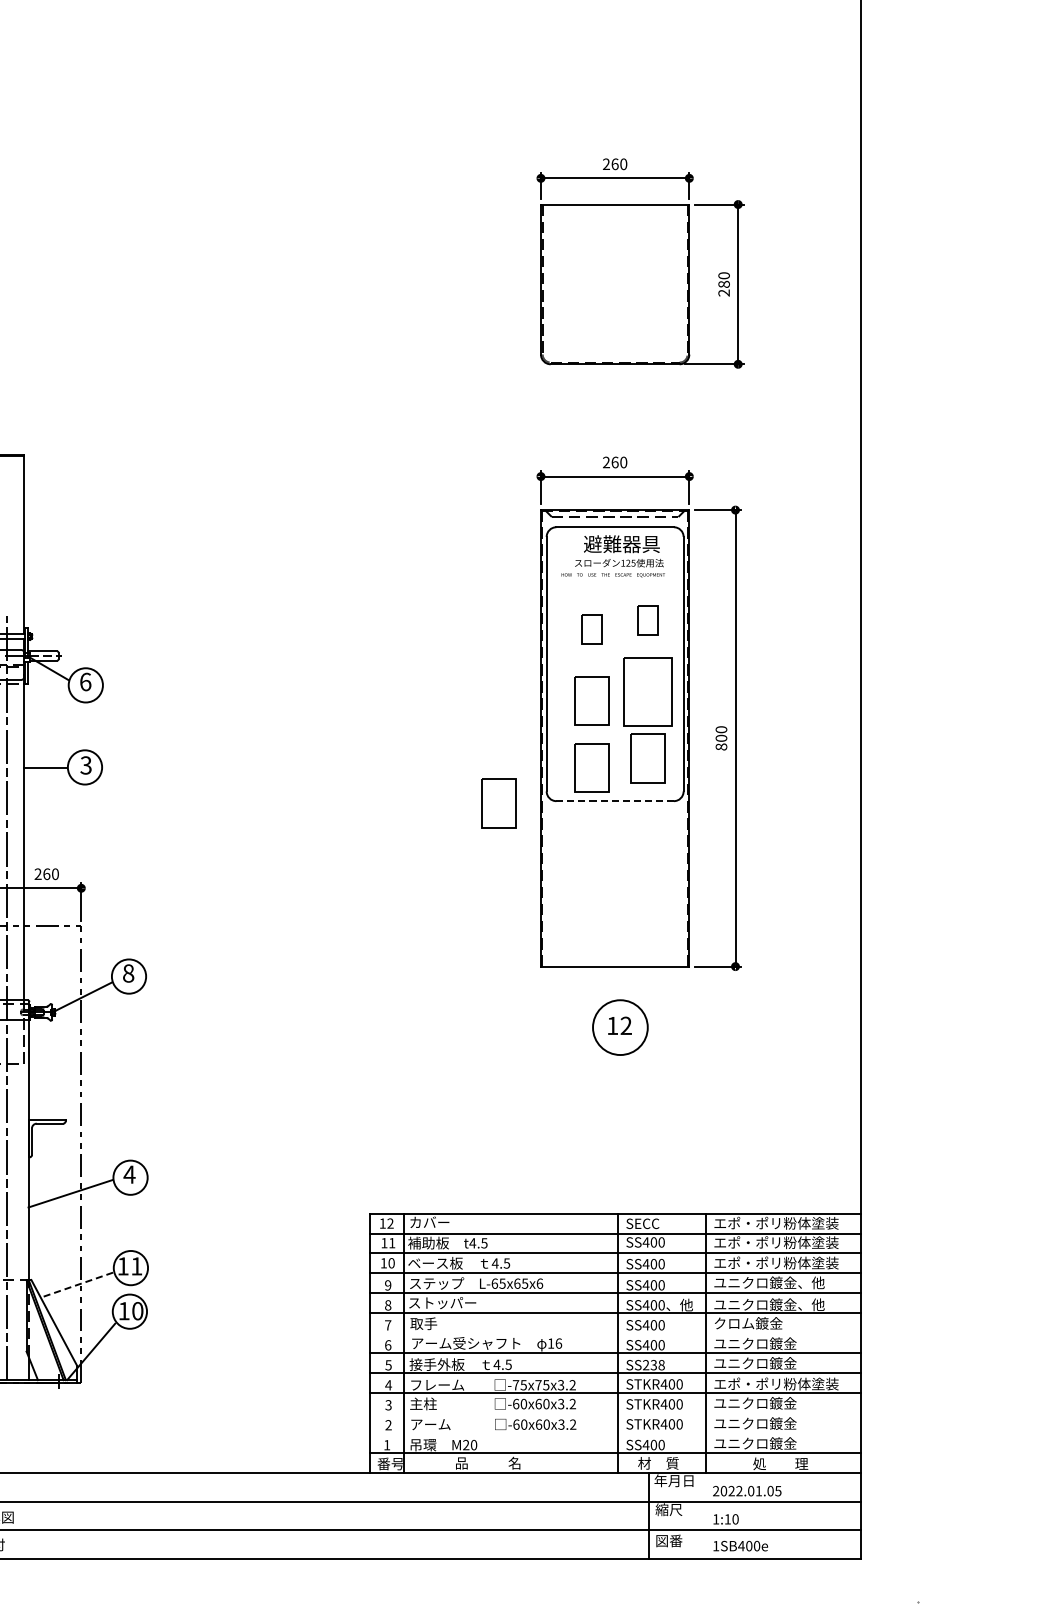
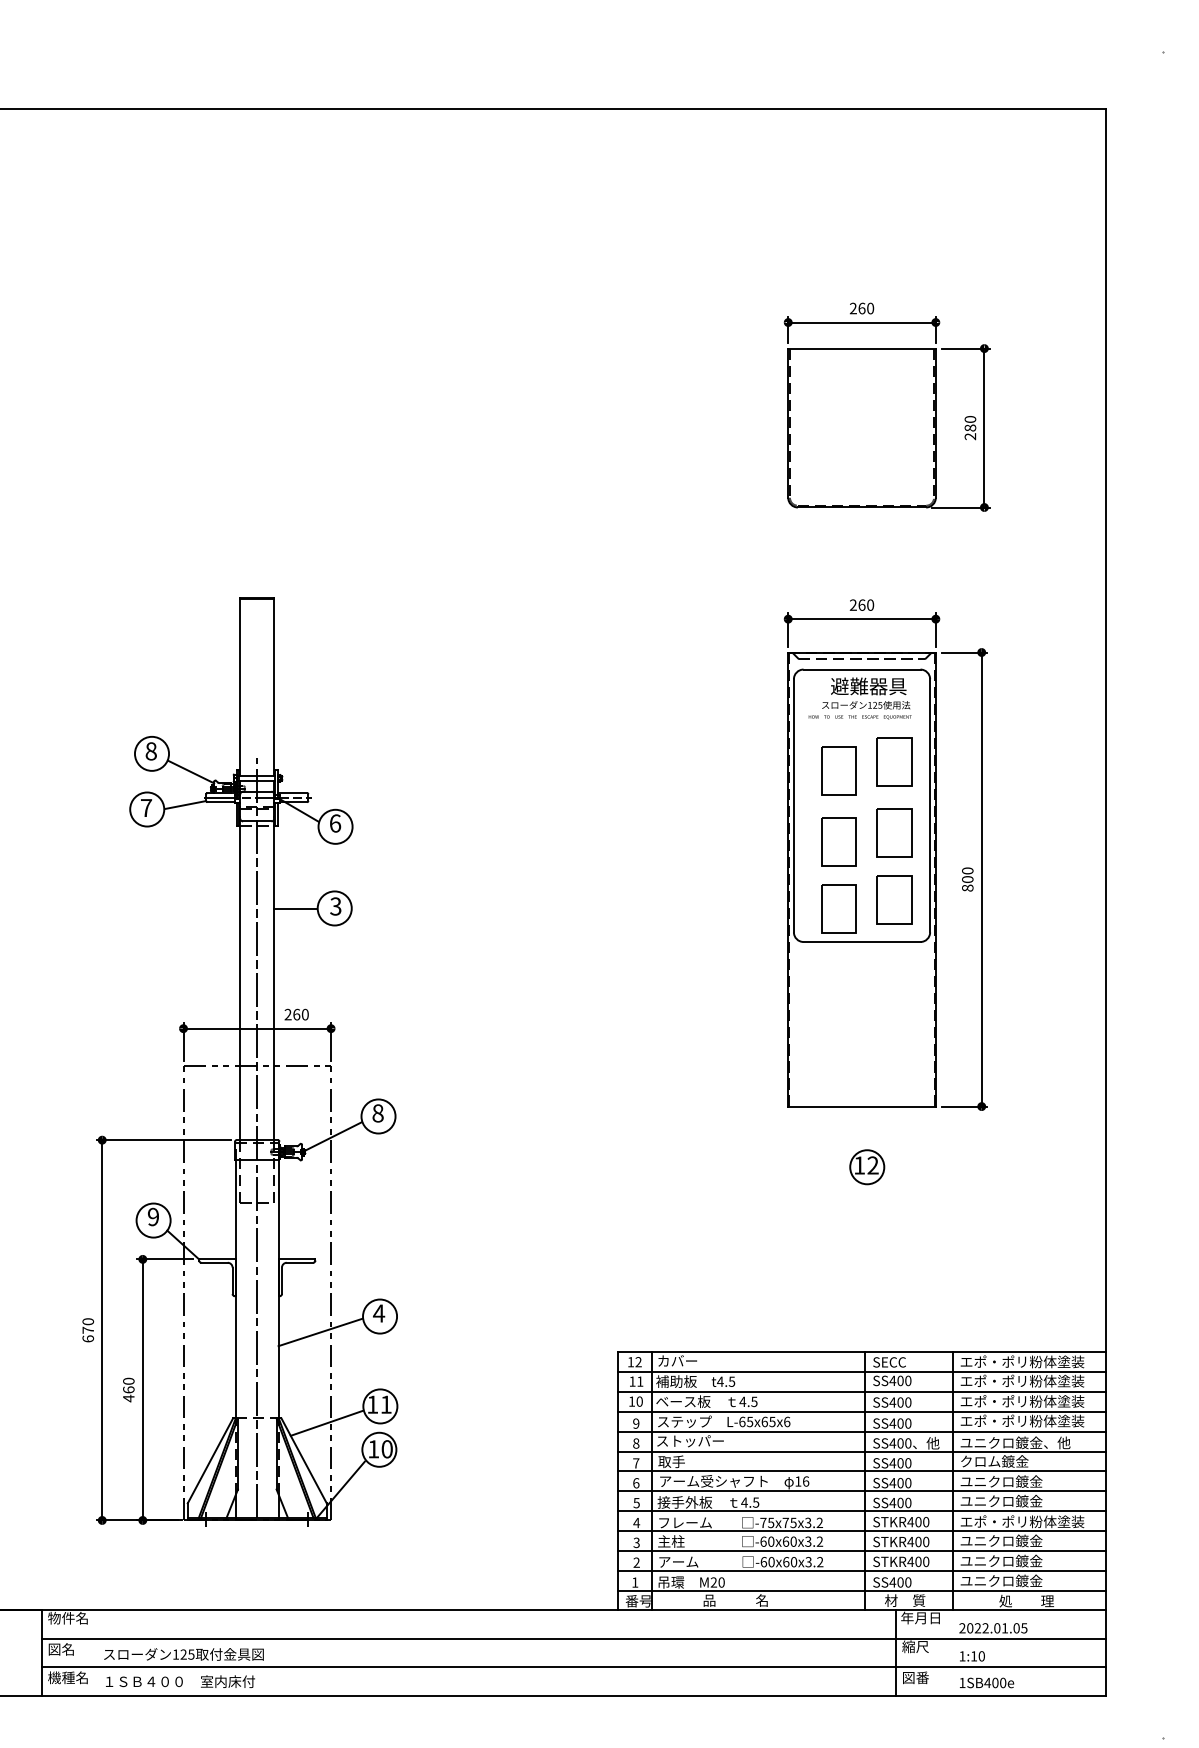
part: (647, 619) -> (894, 761), size x1.67
part: (591, 628) -> (838, 770), size x1.67
part: (647, 691) -> (894, 832), size x0.71
line: (614, 801) -> (861, 942), dashed -> solid
part: (498, 802) -> (746, 943), removed
circle: (620, 1027) -> (867, 1167), size x0.62
text: (776, 1282) -> (1022, 1420), ユニクロ鍍金、他 -> エポ・ポリ粉体塗装
line: (76, 1285) -> (326, 1423), dashed -> solid
line: (614, 1333) -> (861, 1471), added
text: (653, 1364) -> (900, 1502), SS238 -> SS400
line: (614, 1412) -> (861, 1550), added
line: (614, 1433) -> (861, 1570), added

